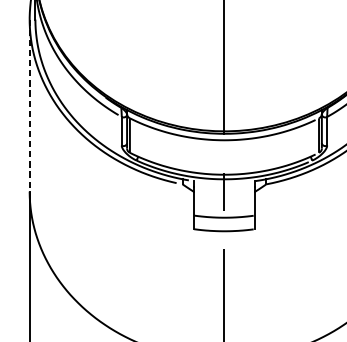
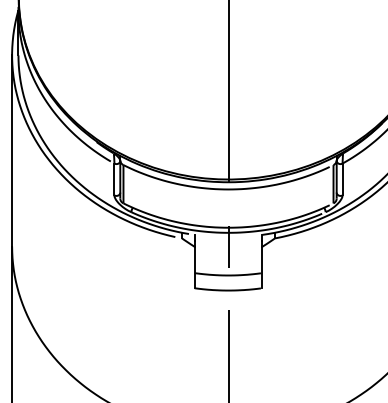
line: (30, 105) -> (12, 150), dashed -> solid

